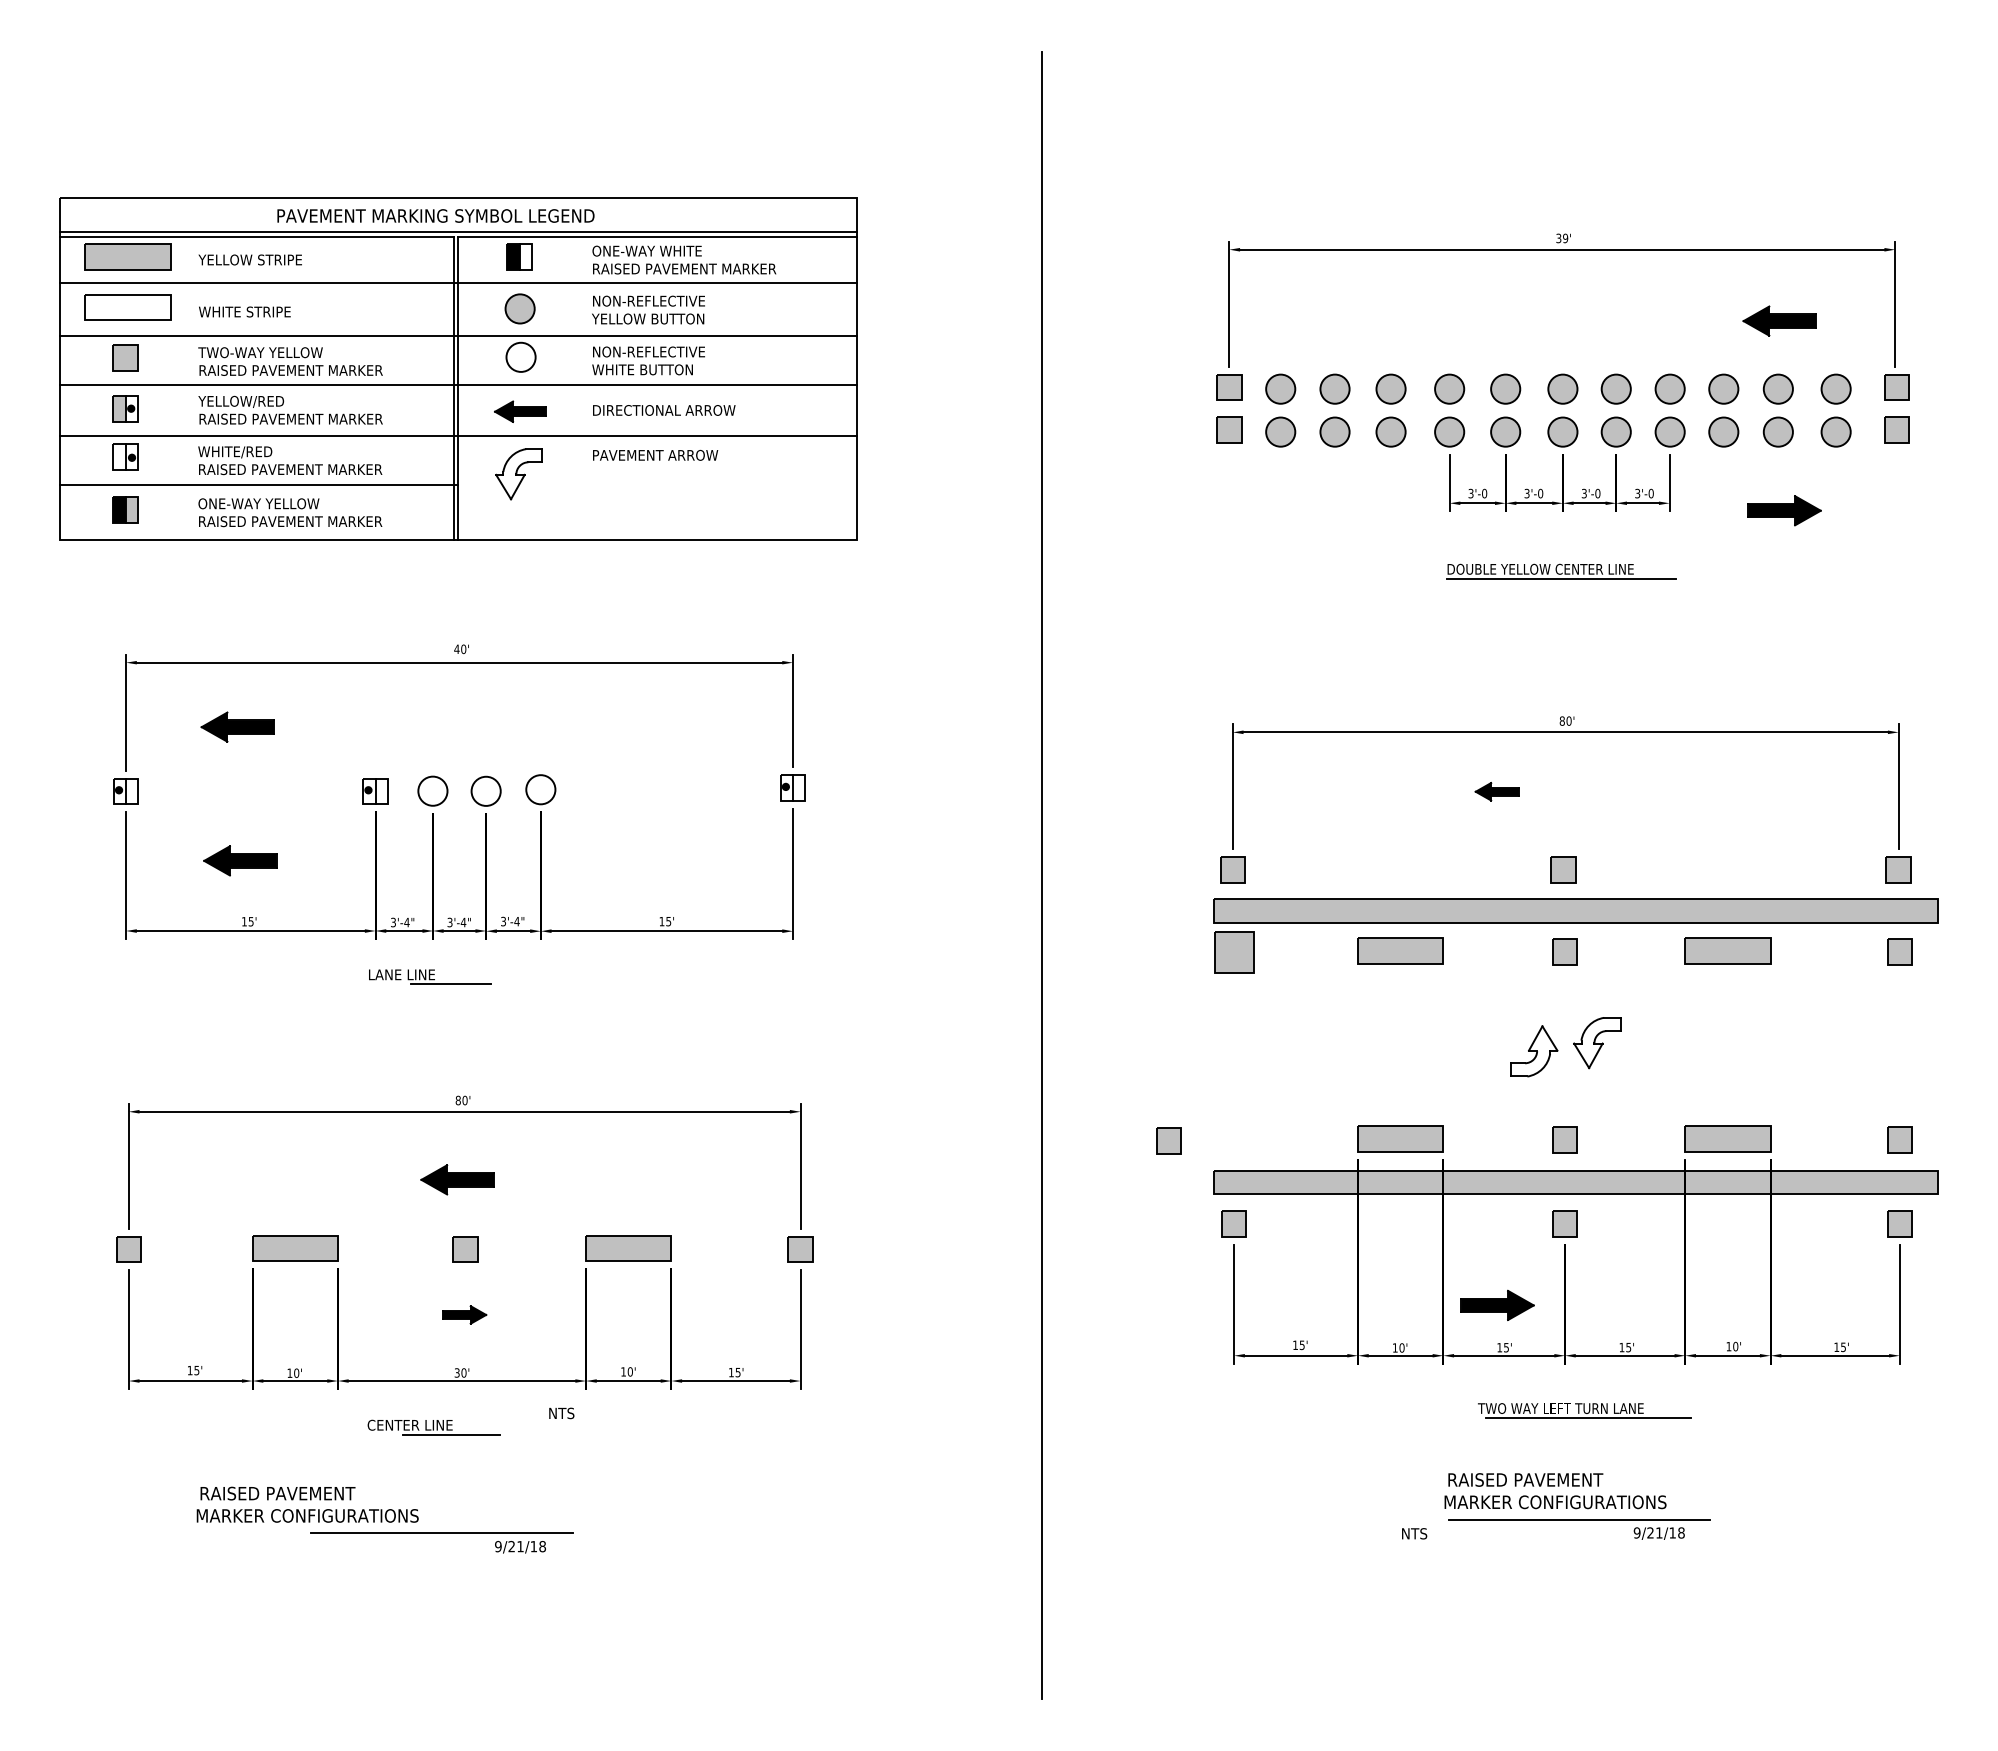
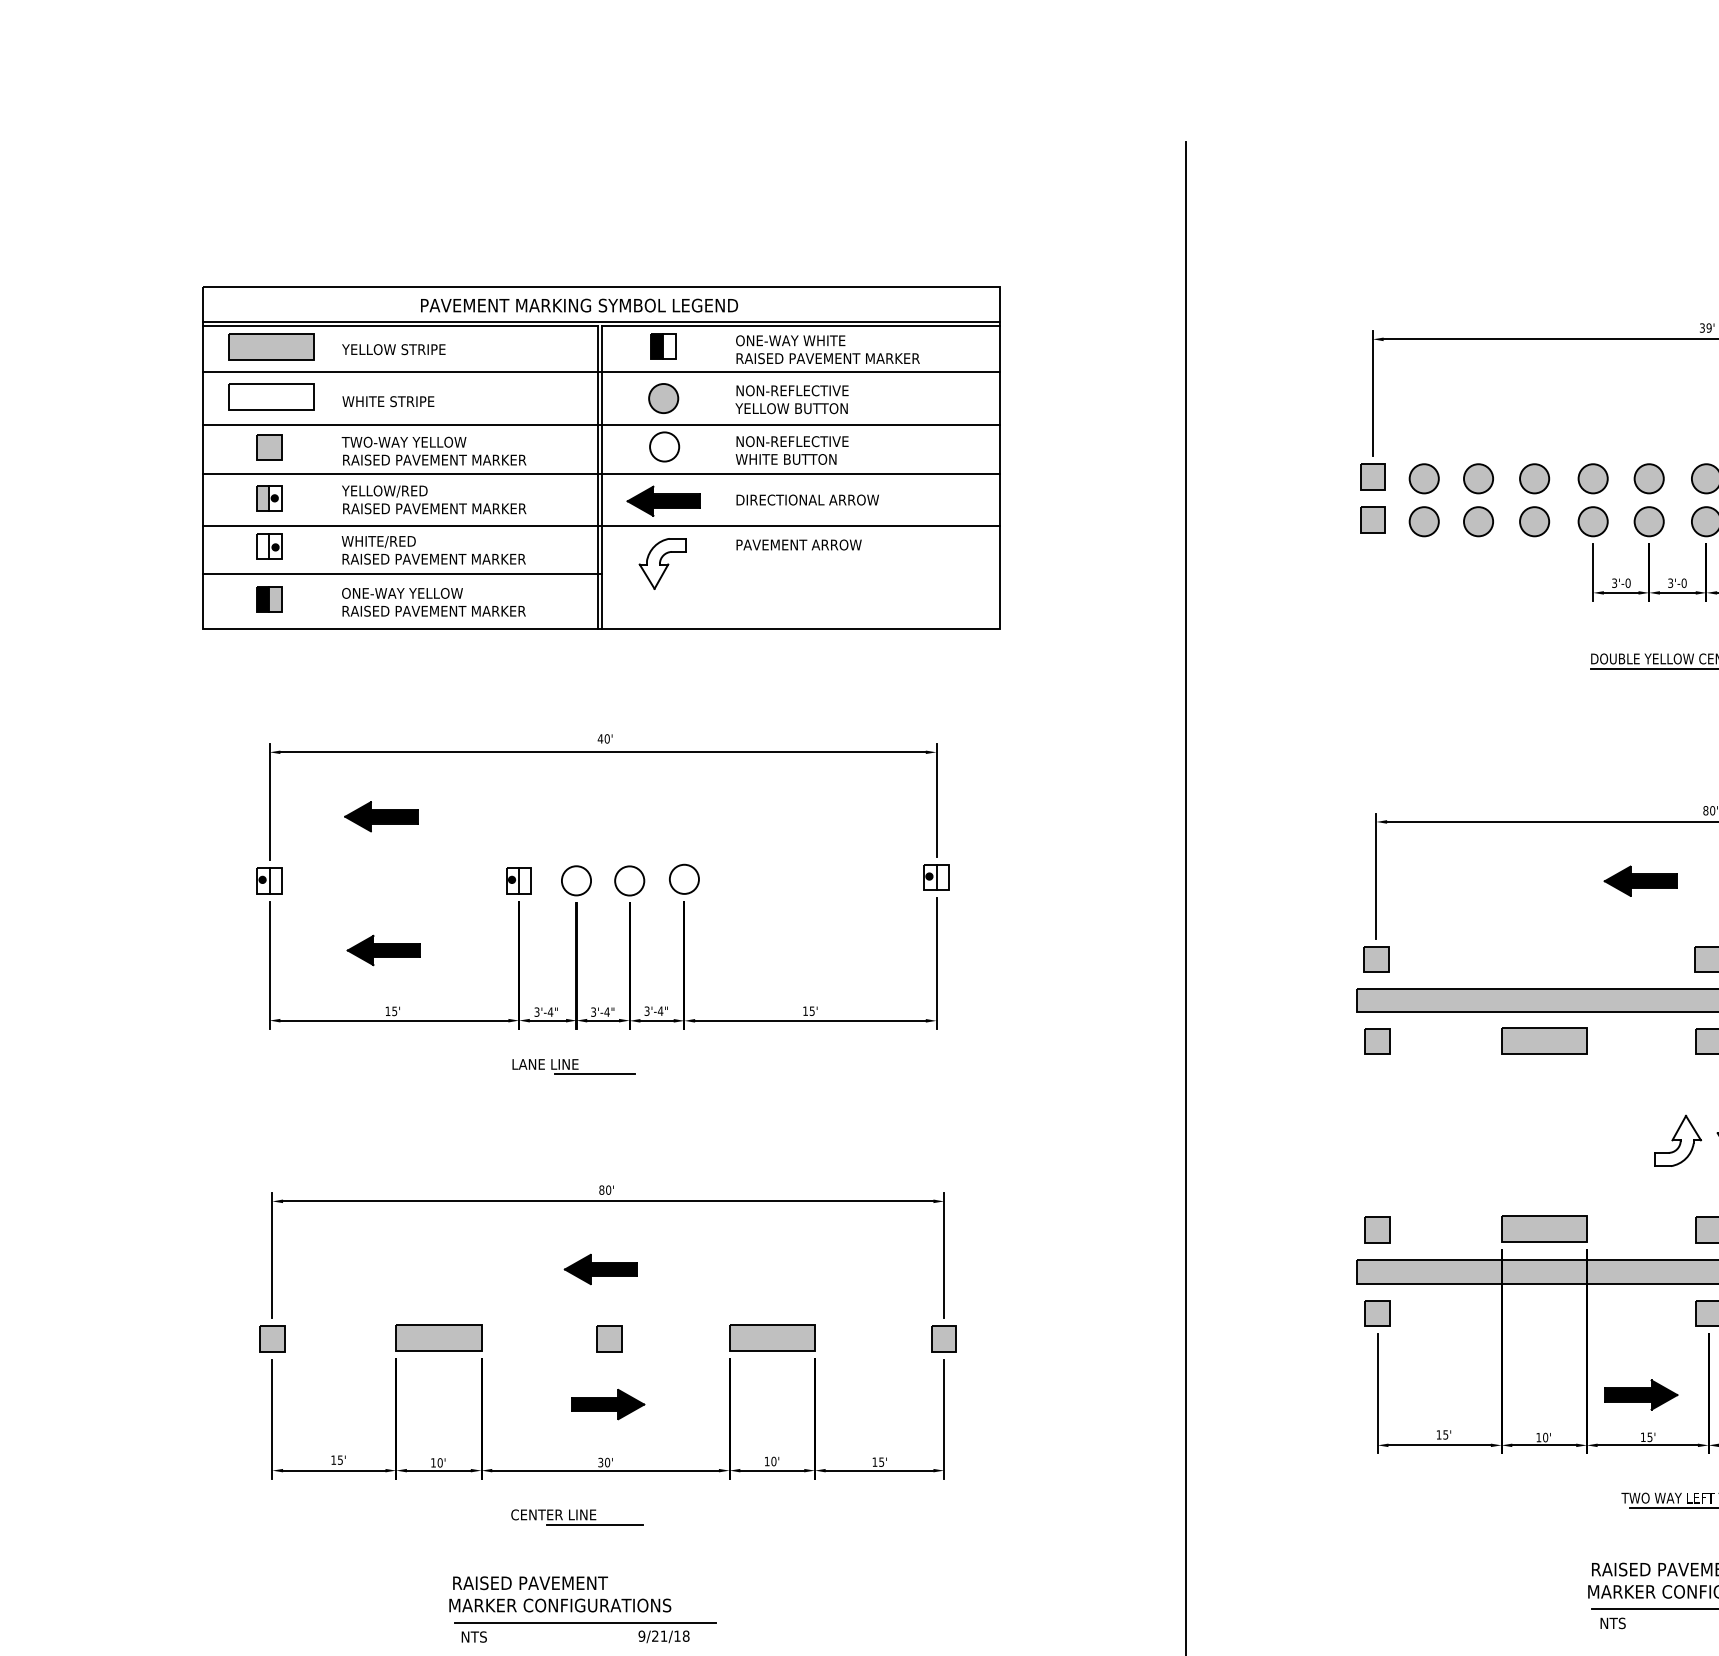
part: (520, 411) -> (664, 501), size x1.43
part: (1497, 791) -> (1641, 881), size x1.67
part: (1233, 951) -> (1377, 1041), size x0.62
part: (1168, 1140) -> (1377, 1229), moved
part: (464, 1314) -> (608, 1404), size x1.67
text: (561, 1413) -> (474, 1637), moved
text: (307, 1504) -> (560, 1594), moved
text: (1414, 1533) -> (1613, 1623), moved

